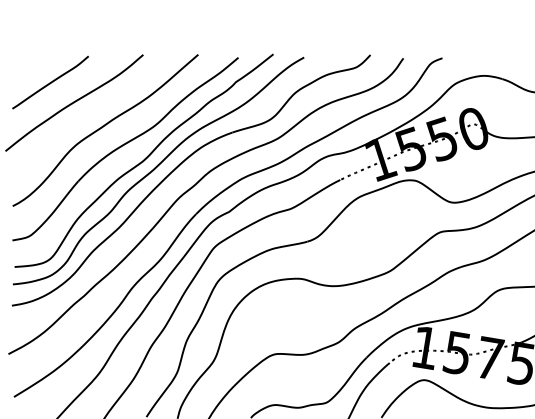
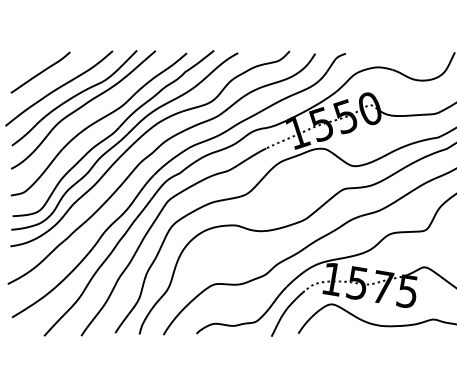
curve: (94, 114) -> (74, 97), added

